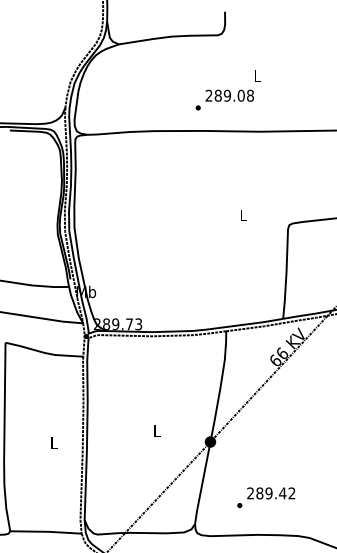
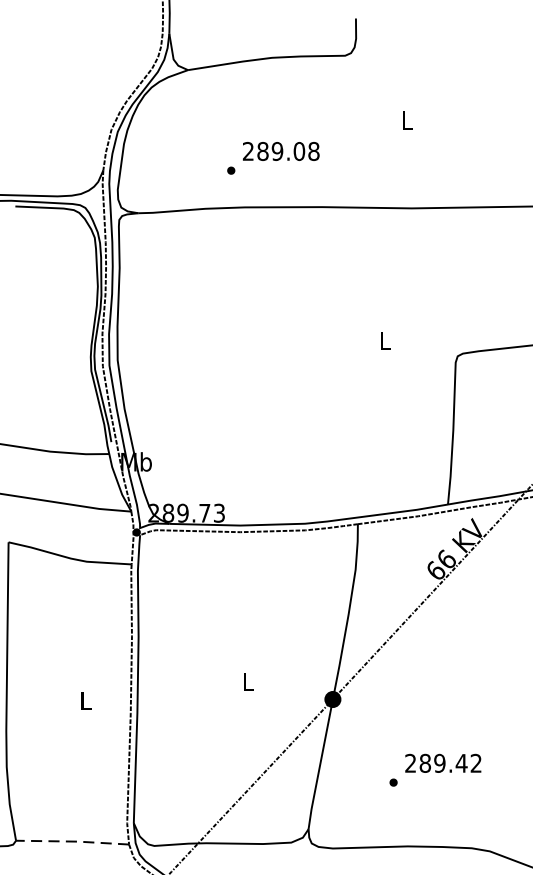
text: (224, 99) -> (272, 157), moved
text: (266, 497) -> (435, 769), moved
line: (46, 531) -> (73, 841), solid -> dashed

